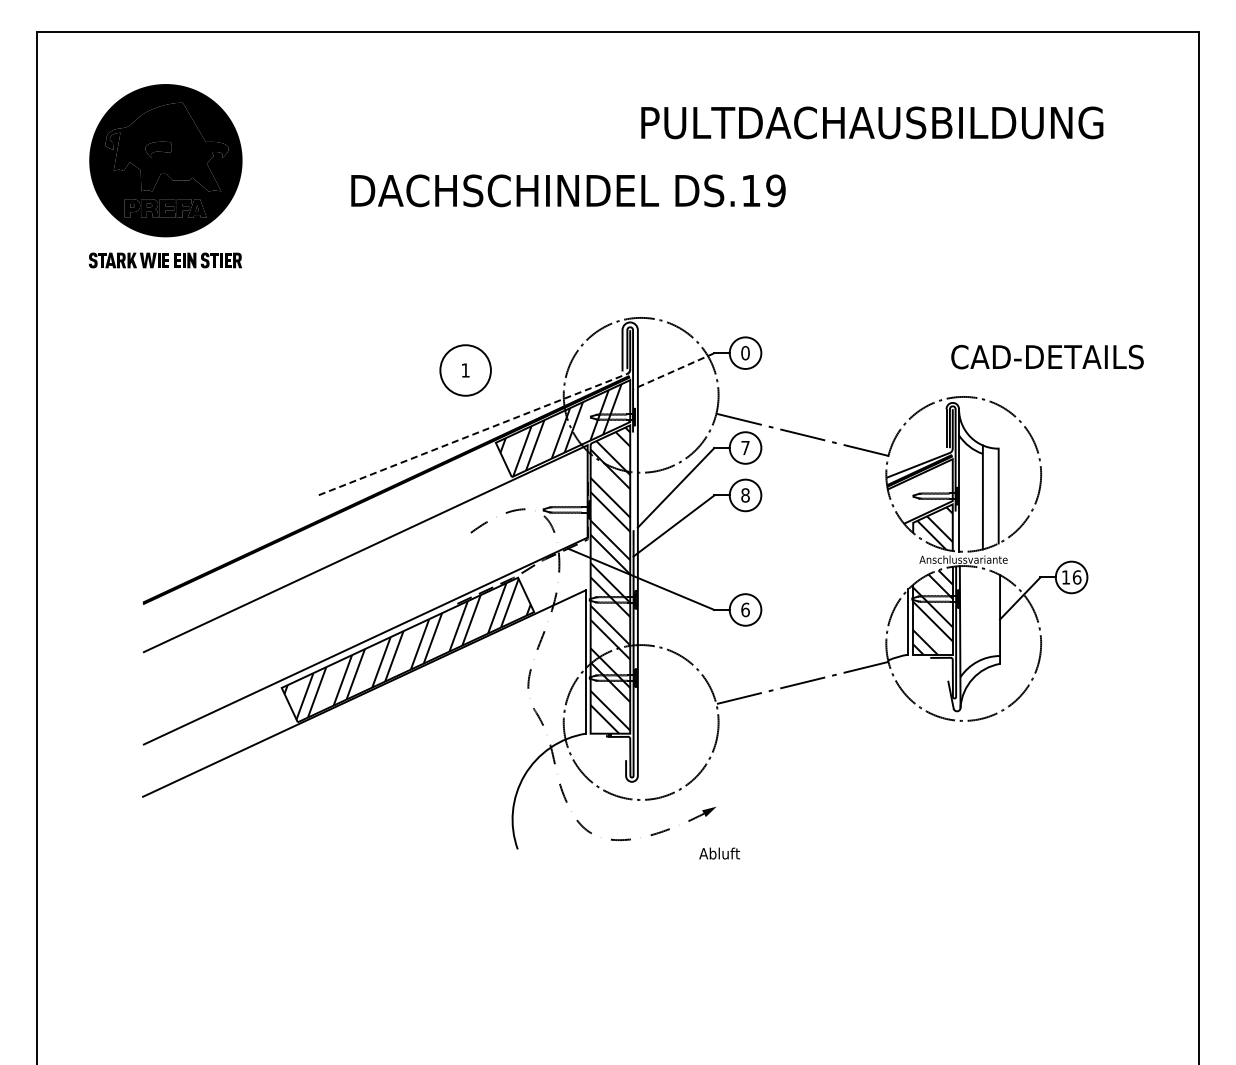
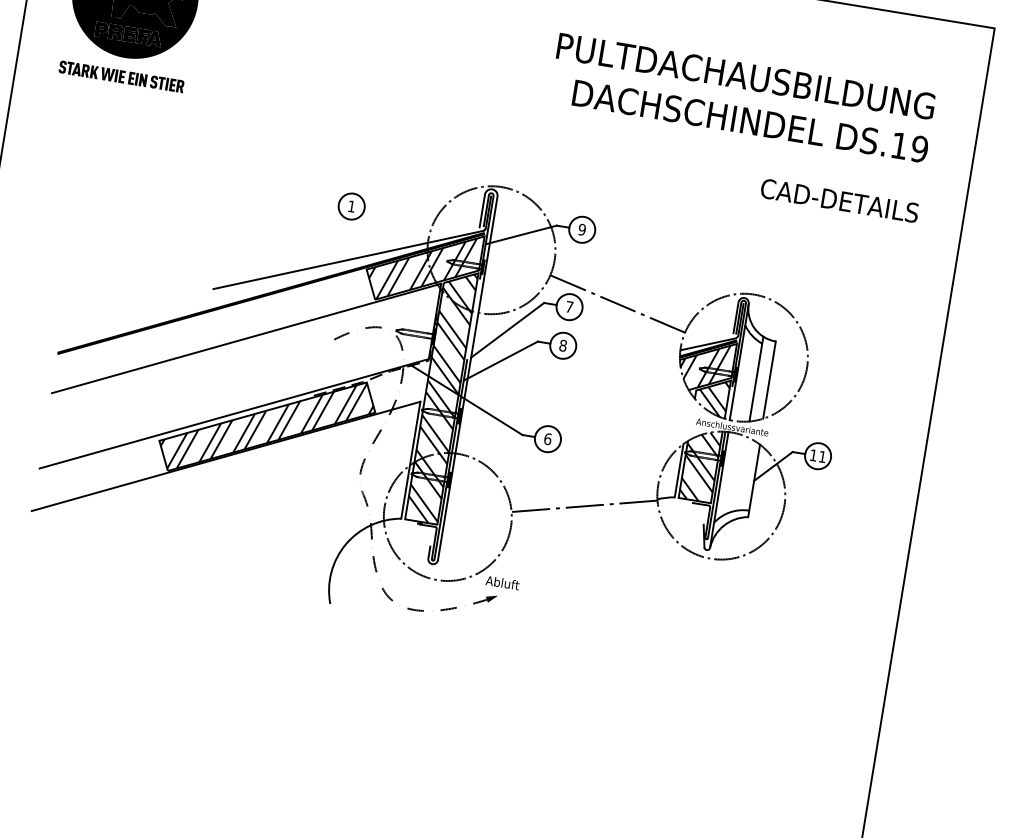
text: (872, 122) -> (746, 76), moved
text: (568, 190) -> (750, 121), moved
text: (745, 353) -> (582, 230), 0 -> 9
text: (1047, 356) -> (839, 200), moved
circle: (465, 370) -> (351, 206), size x0.62
line: (673, 371) -> (521, 235), dashed -> solid
line: (476, 433) -> (352, 259), dashed -> solid
hatch: (917, 490) -> (704, 364), added
text: (1076, 577) -> (822, 456), 16 -> 11
text: (719, 853) -> (502, 582), moved

